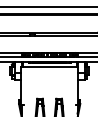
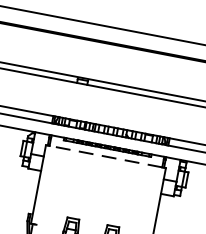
line: (49, 67) -> (105, 157), solid -> dashed

